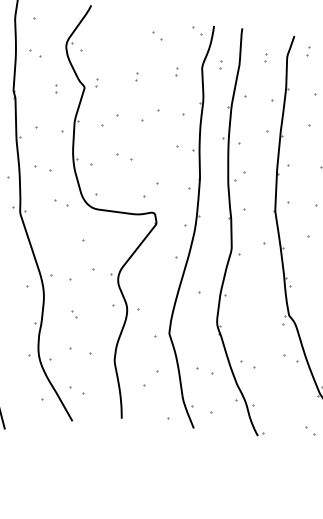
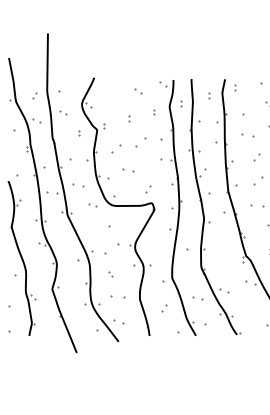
part: (151, 190) -> (148, 189), size x0.62
part: (150, 379) -> (164, 308), size x0.62

